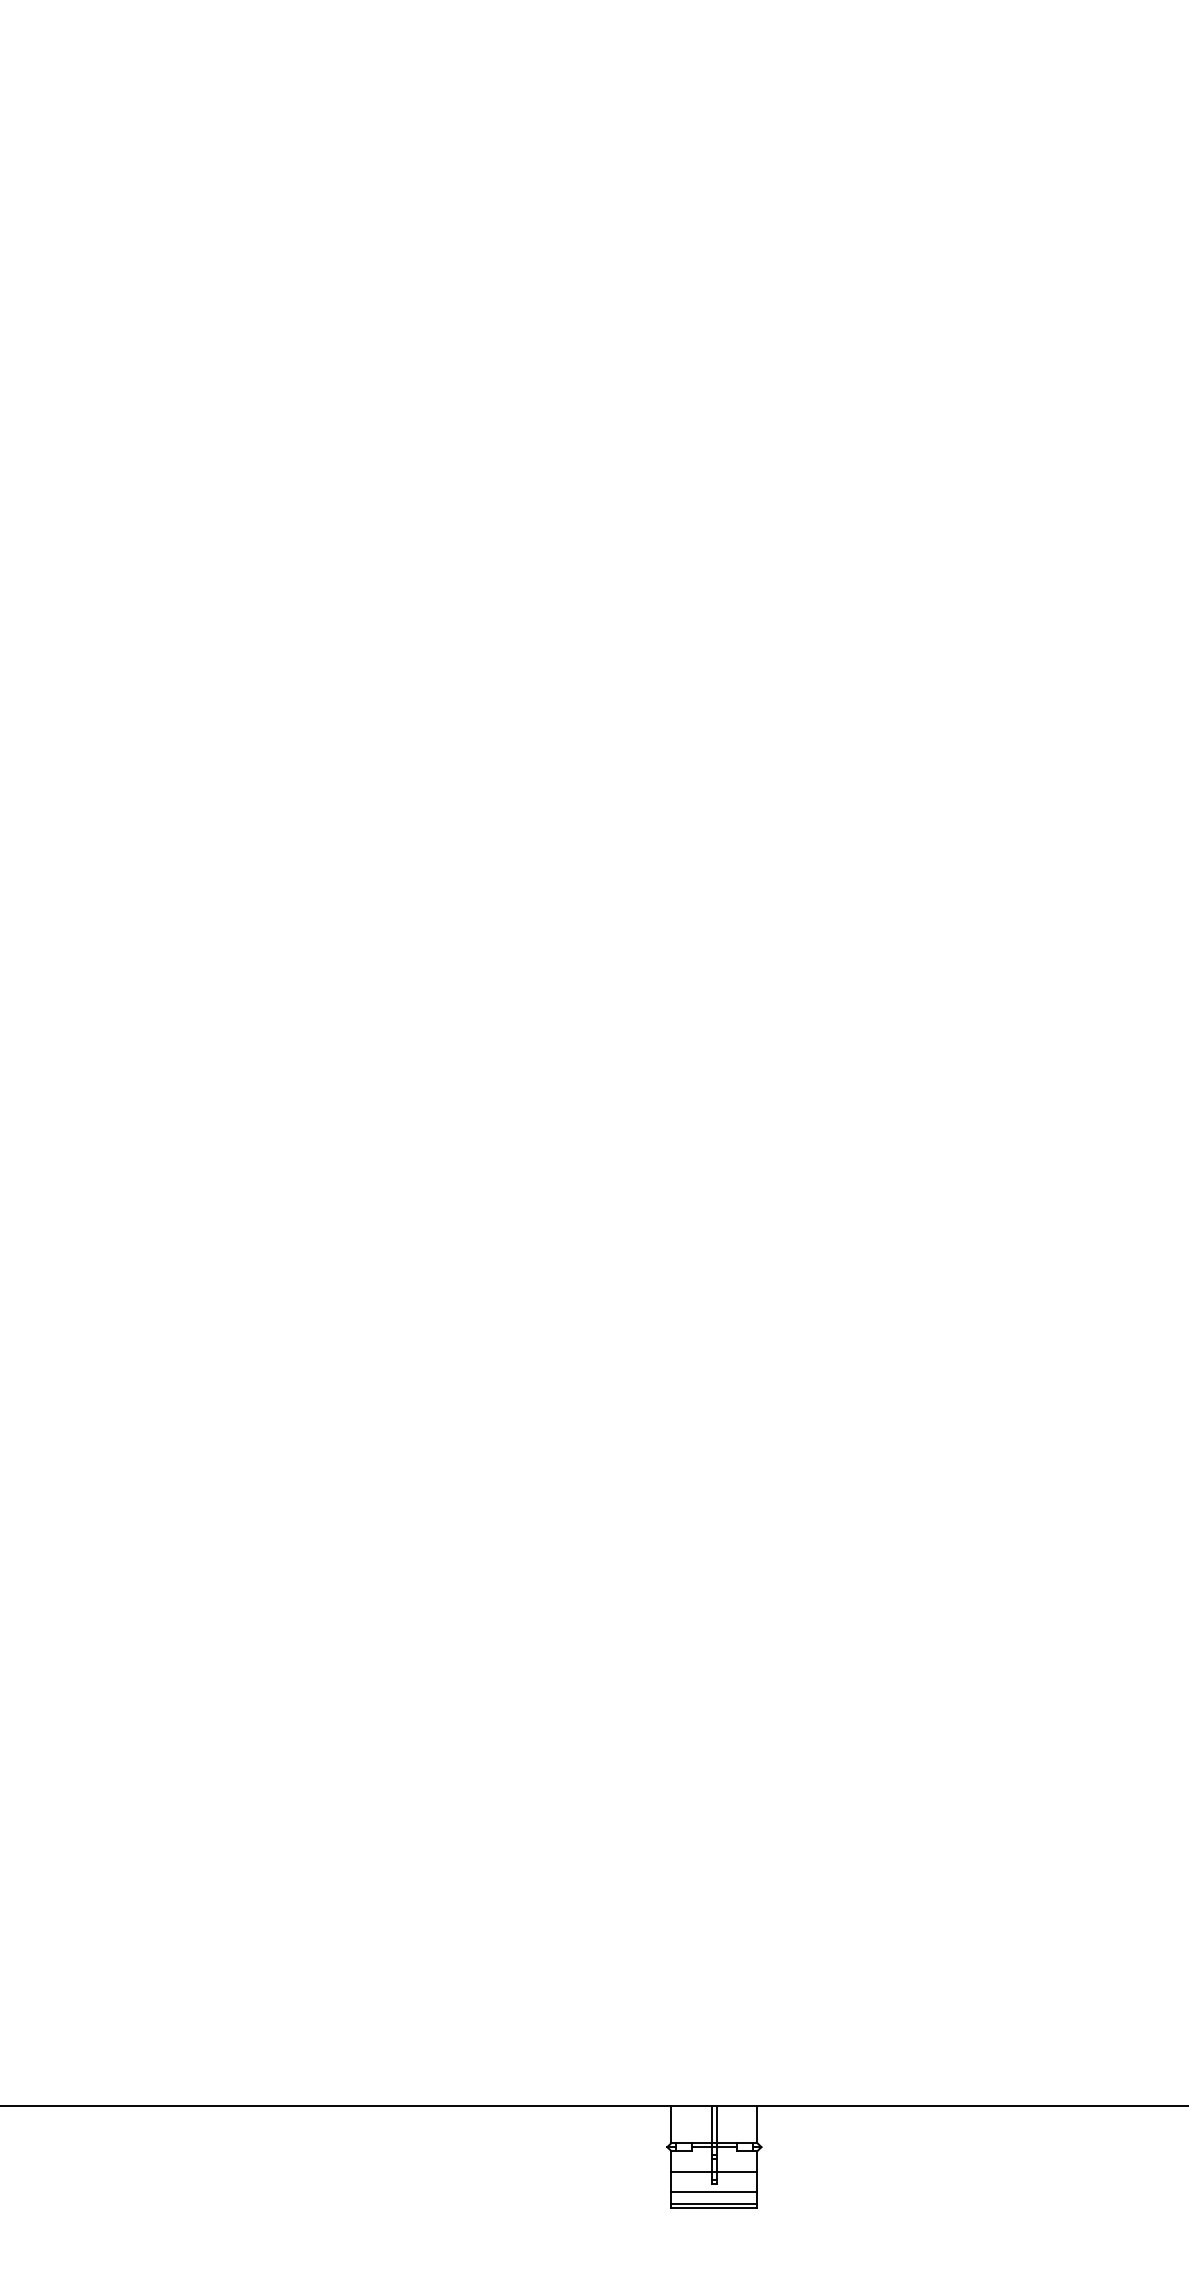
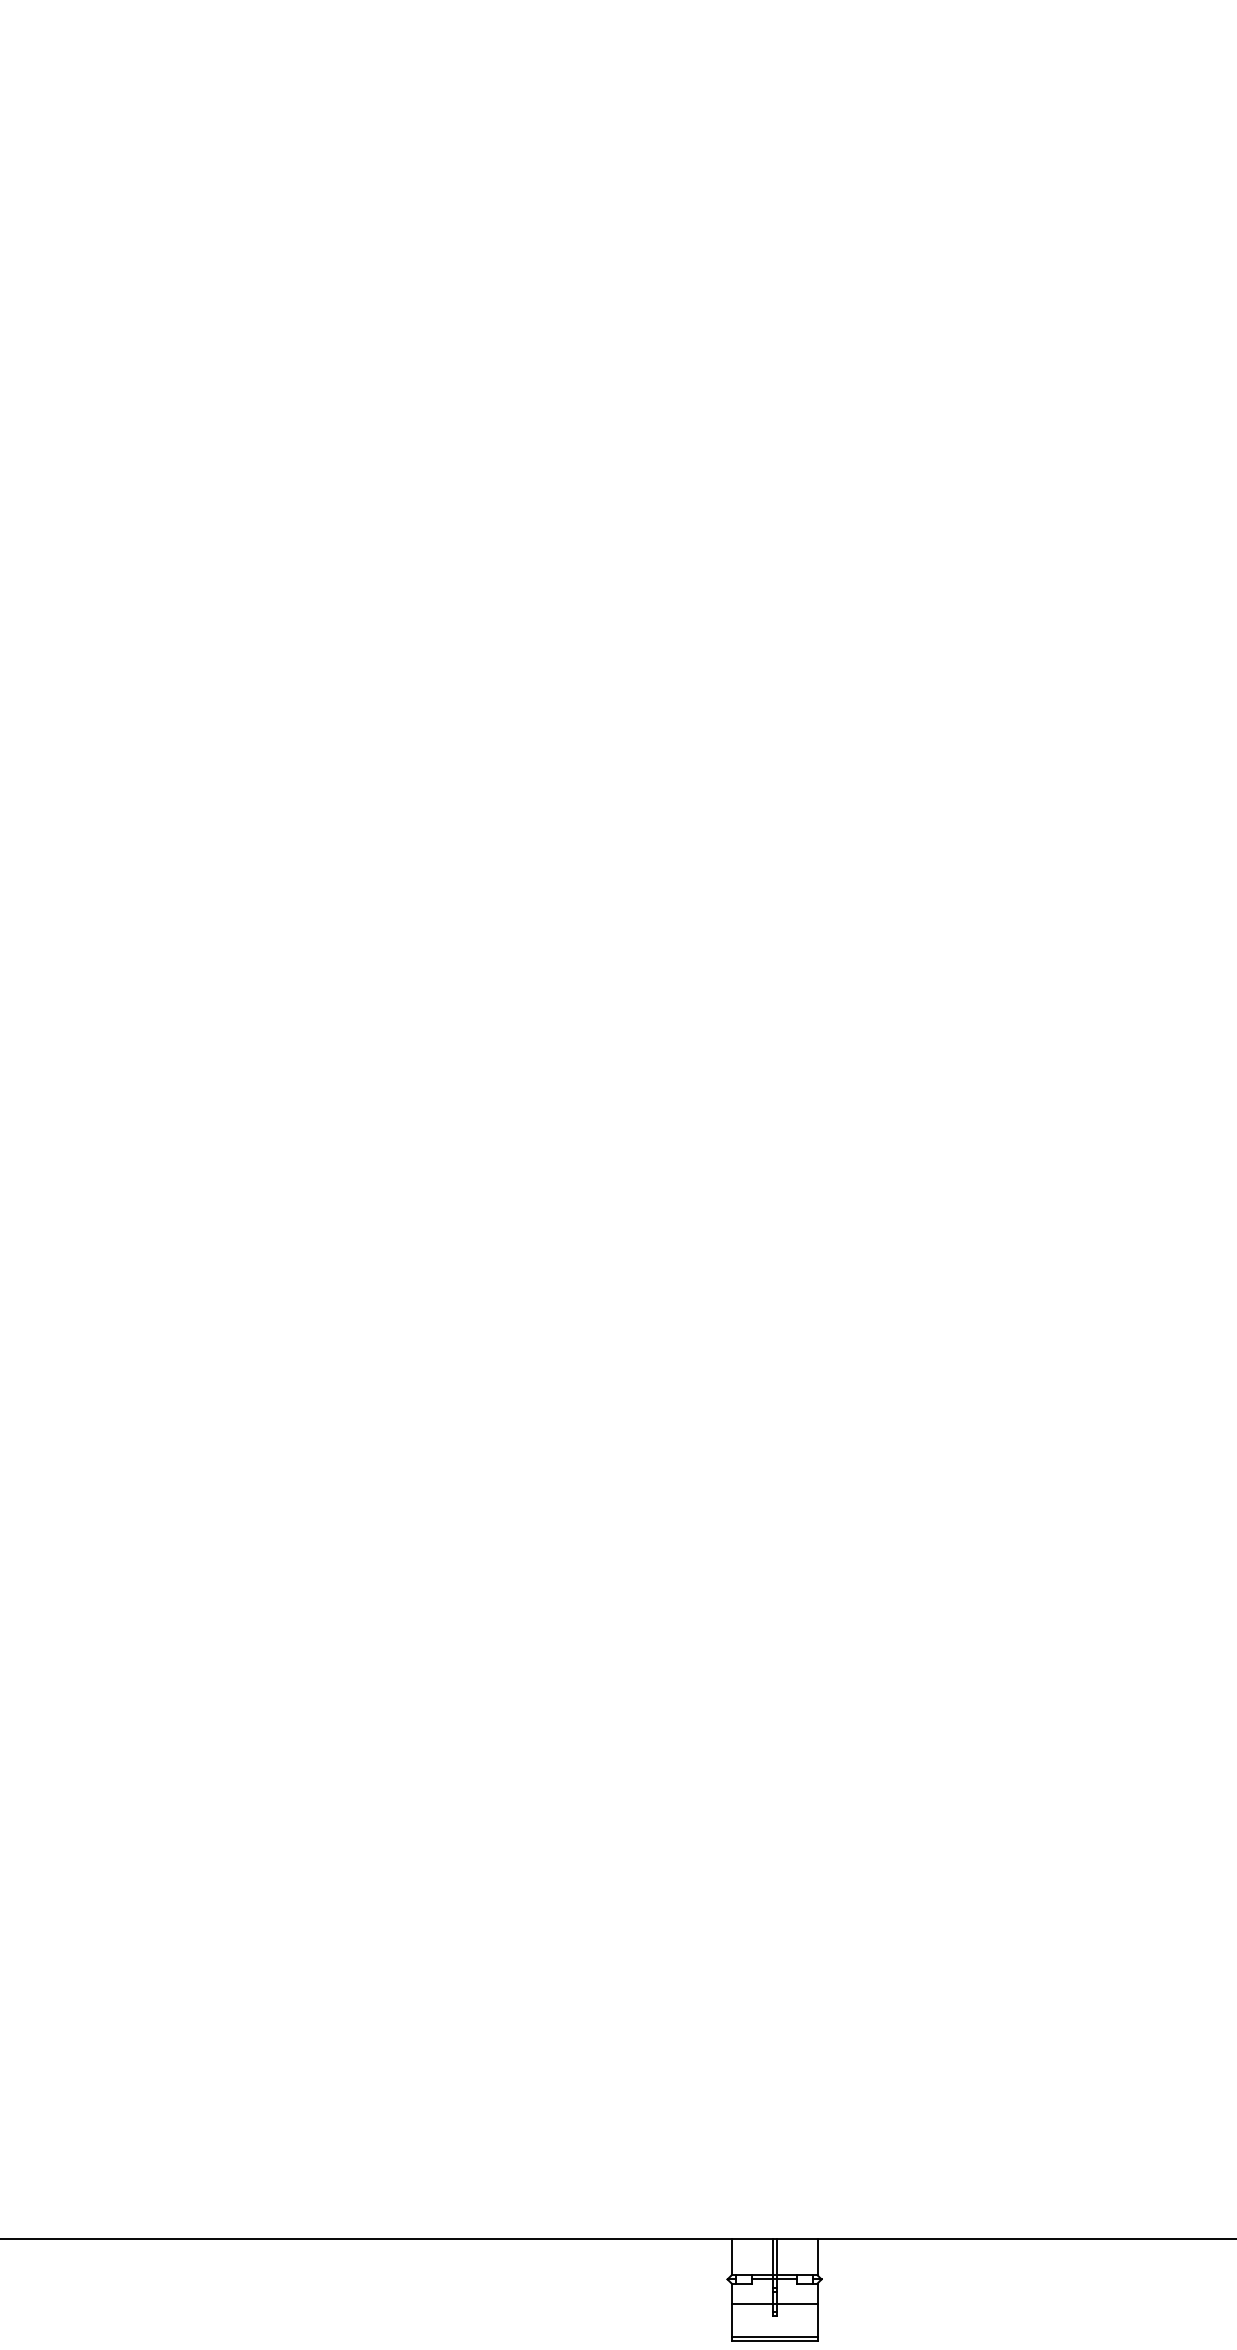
line: (714, 2192) -> (774, 2324), removed

